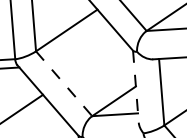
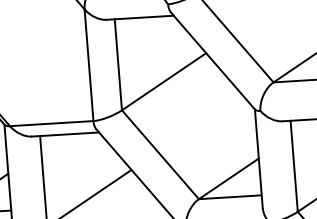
line: (64, 83) -> (160, 154), dashed -> solid
line: (135, 87) -> (258, 159), dashed -> solid

